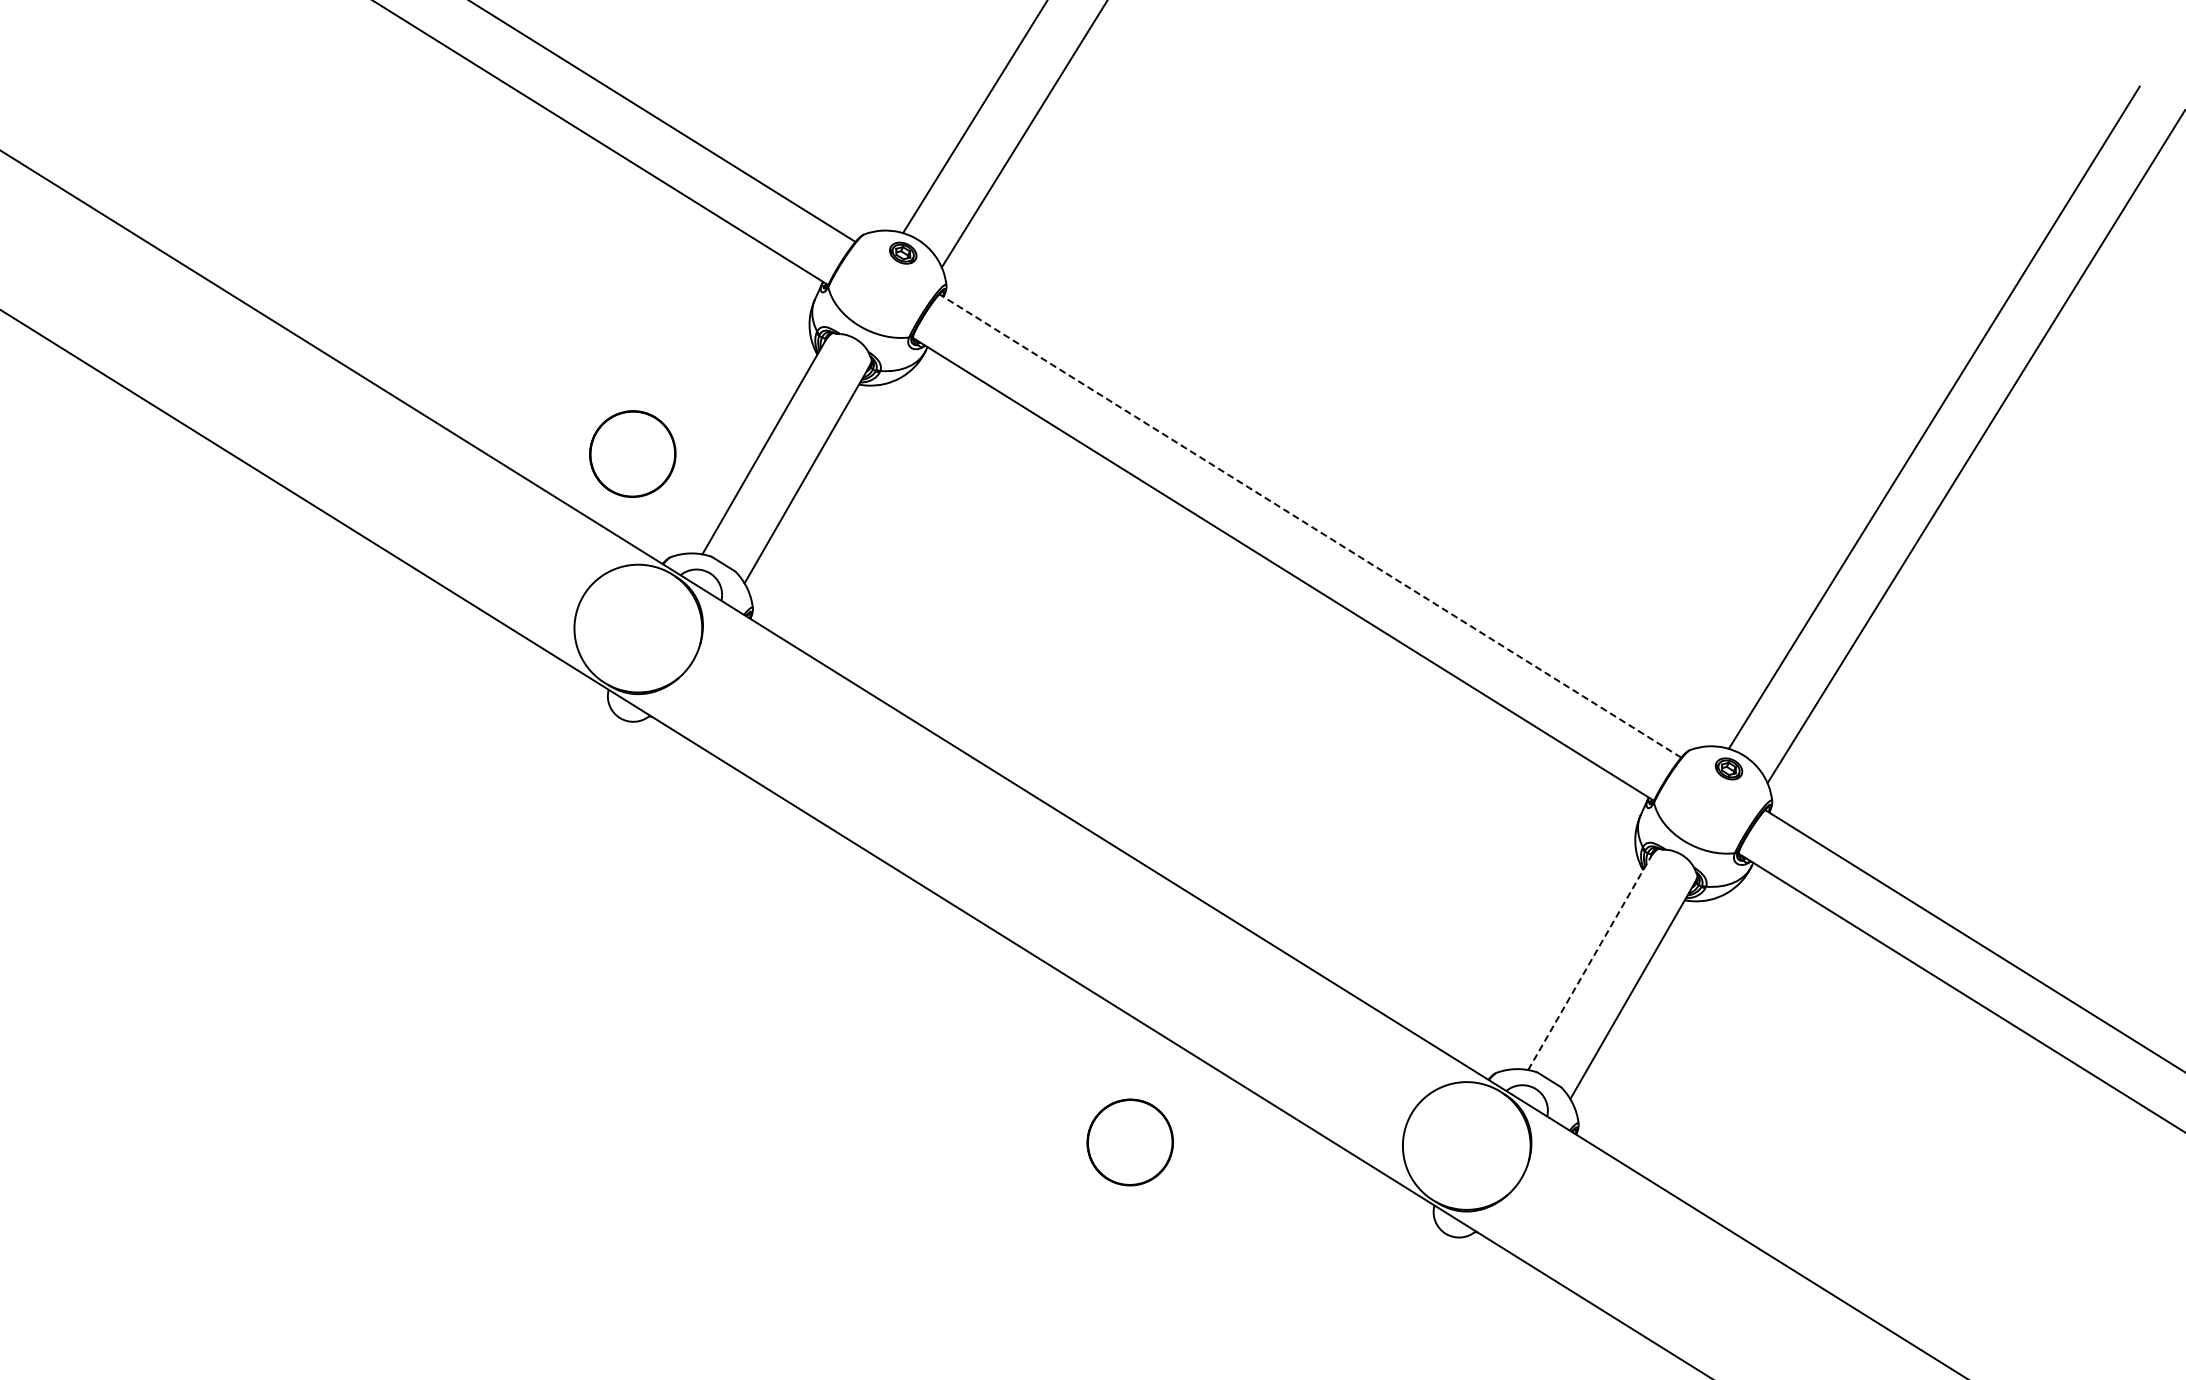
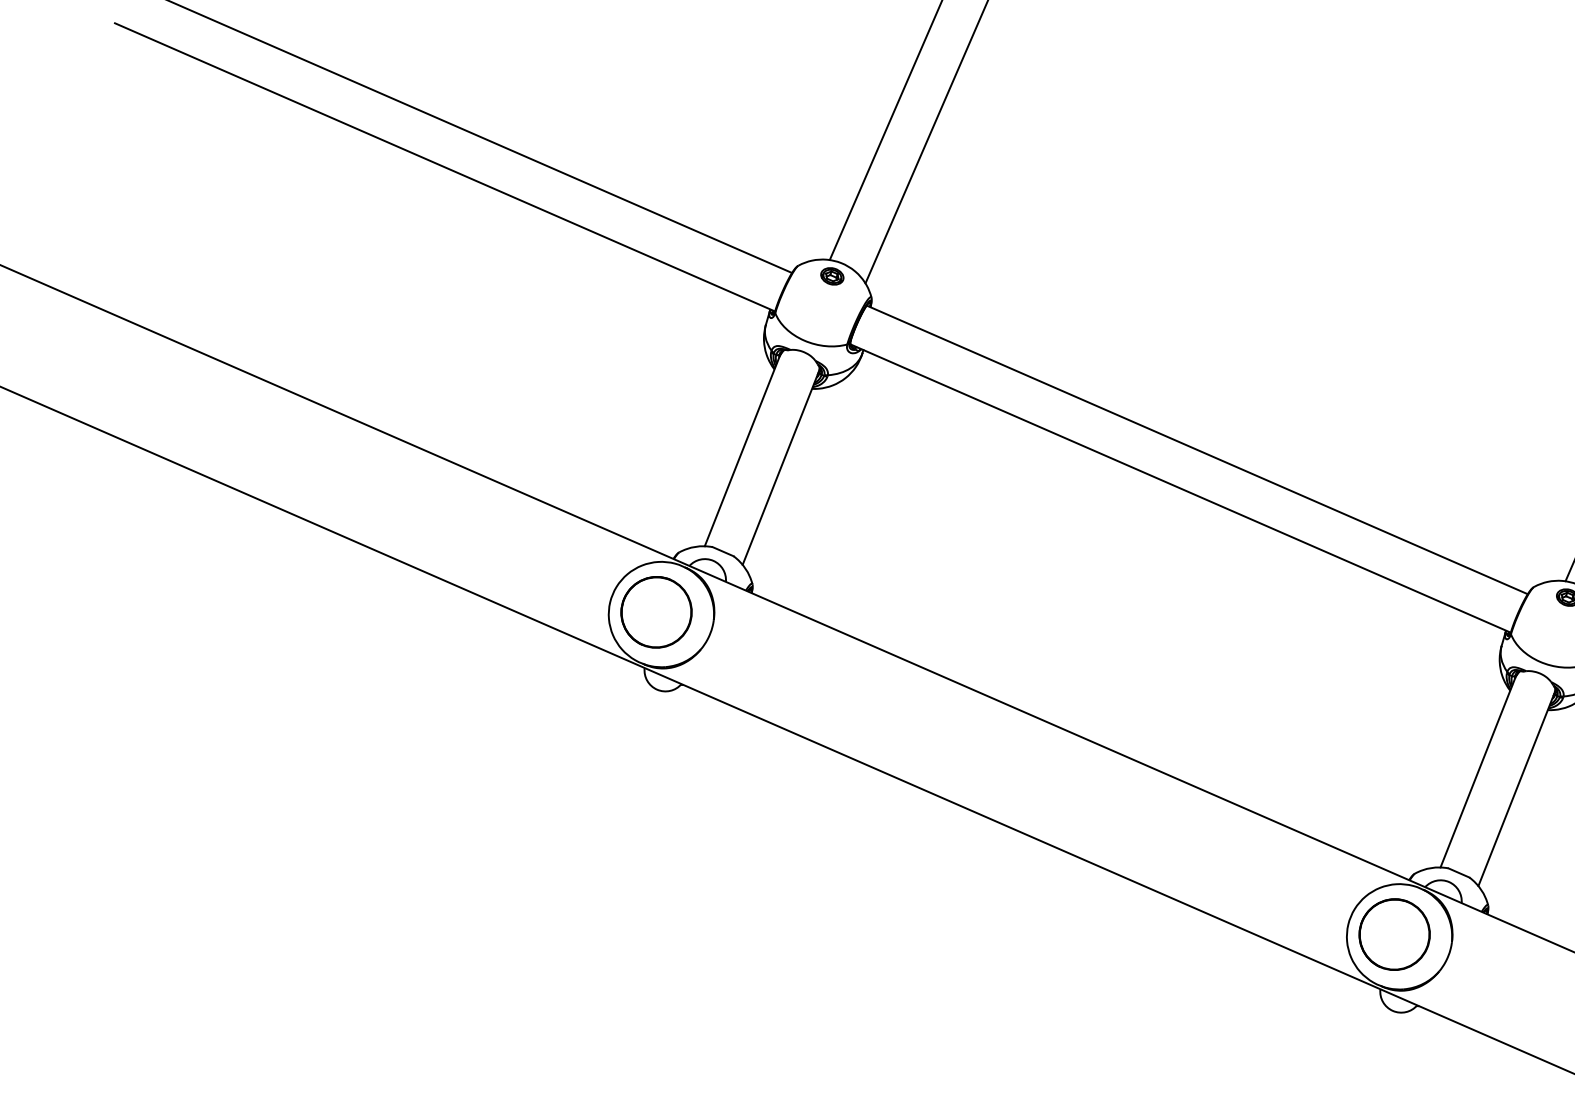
part: (632, 453) -> (656, 611), moved
line: (1309, 525) -> (1196, 449), dashed -> solid
line: (1589, 963) -> (1477, 773), dashed -> solid
part: (1129, 1142) -> (1394, 934), moved

